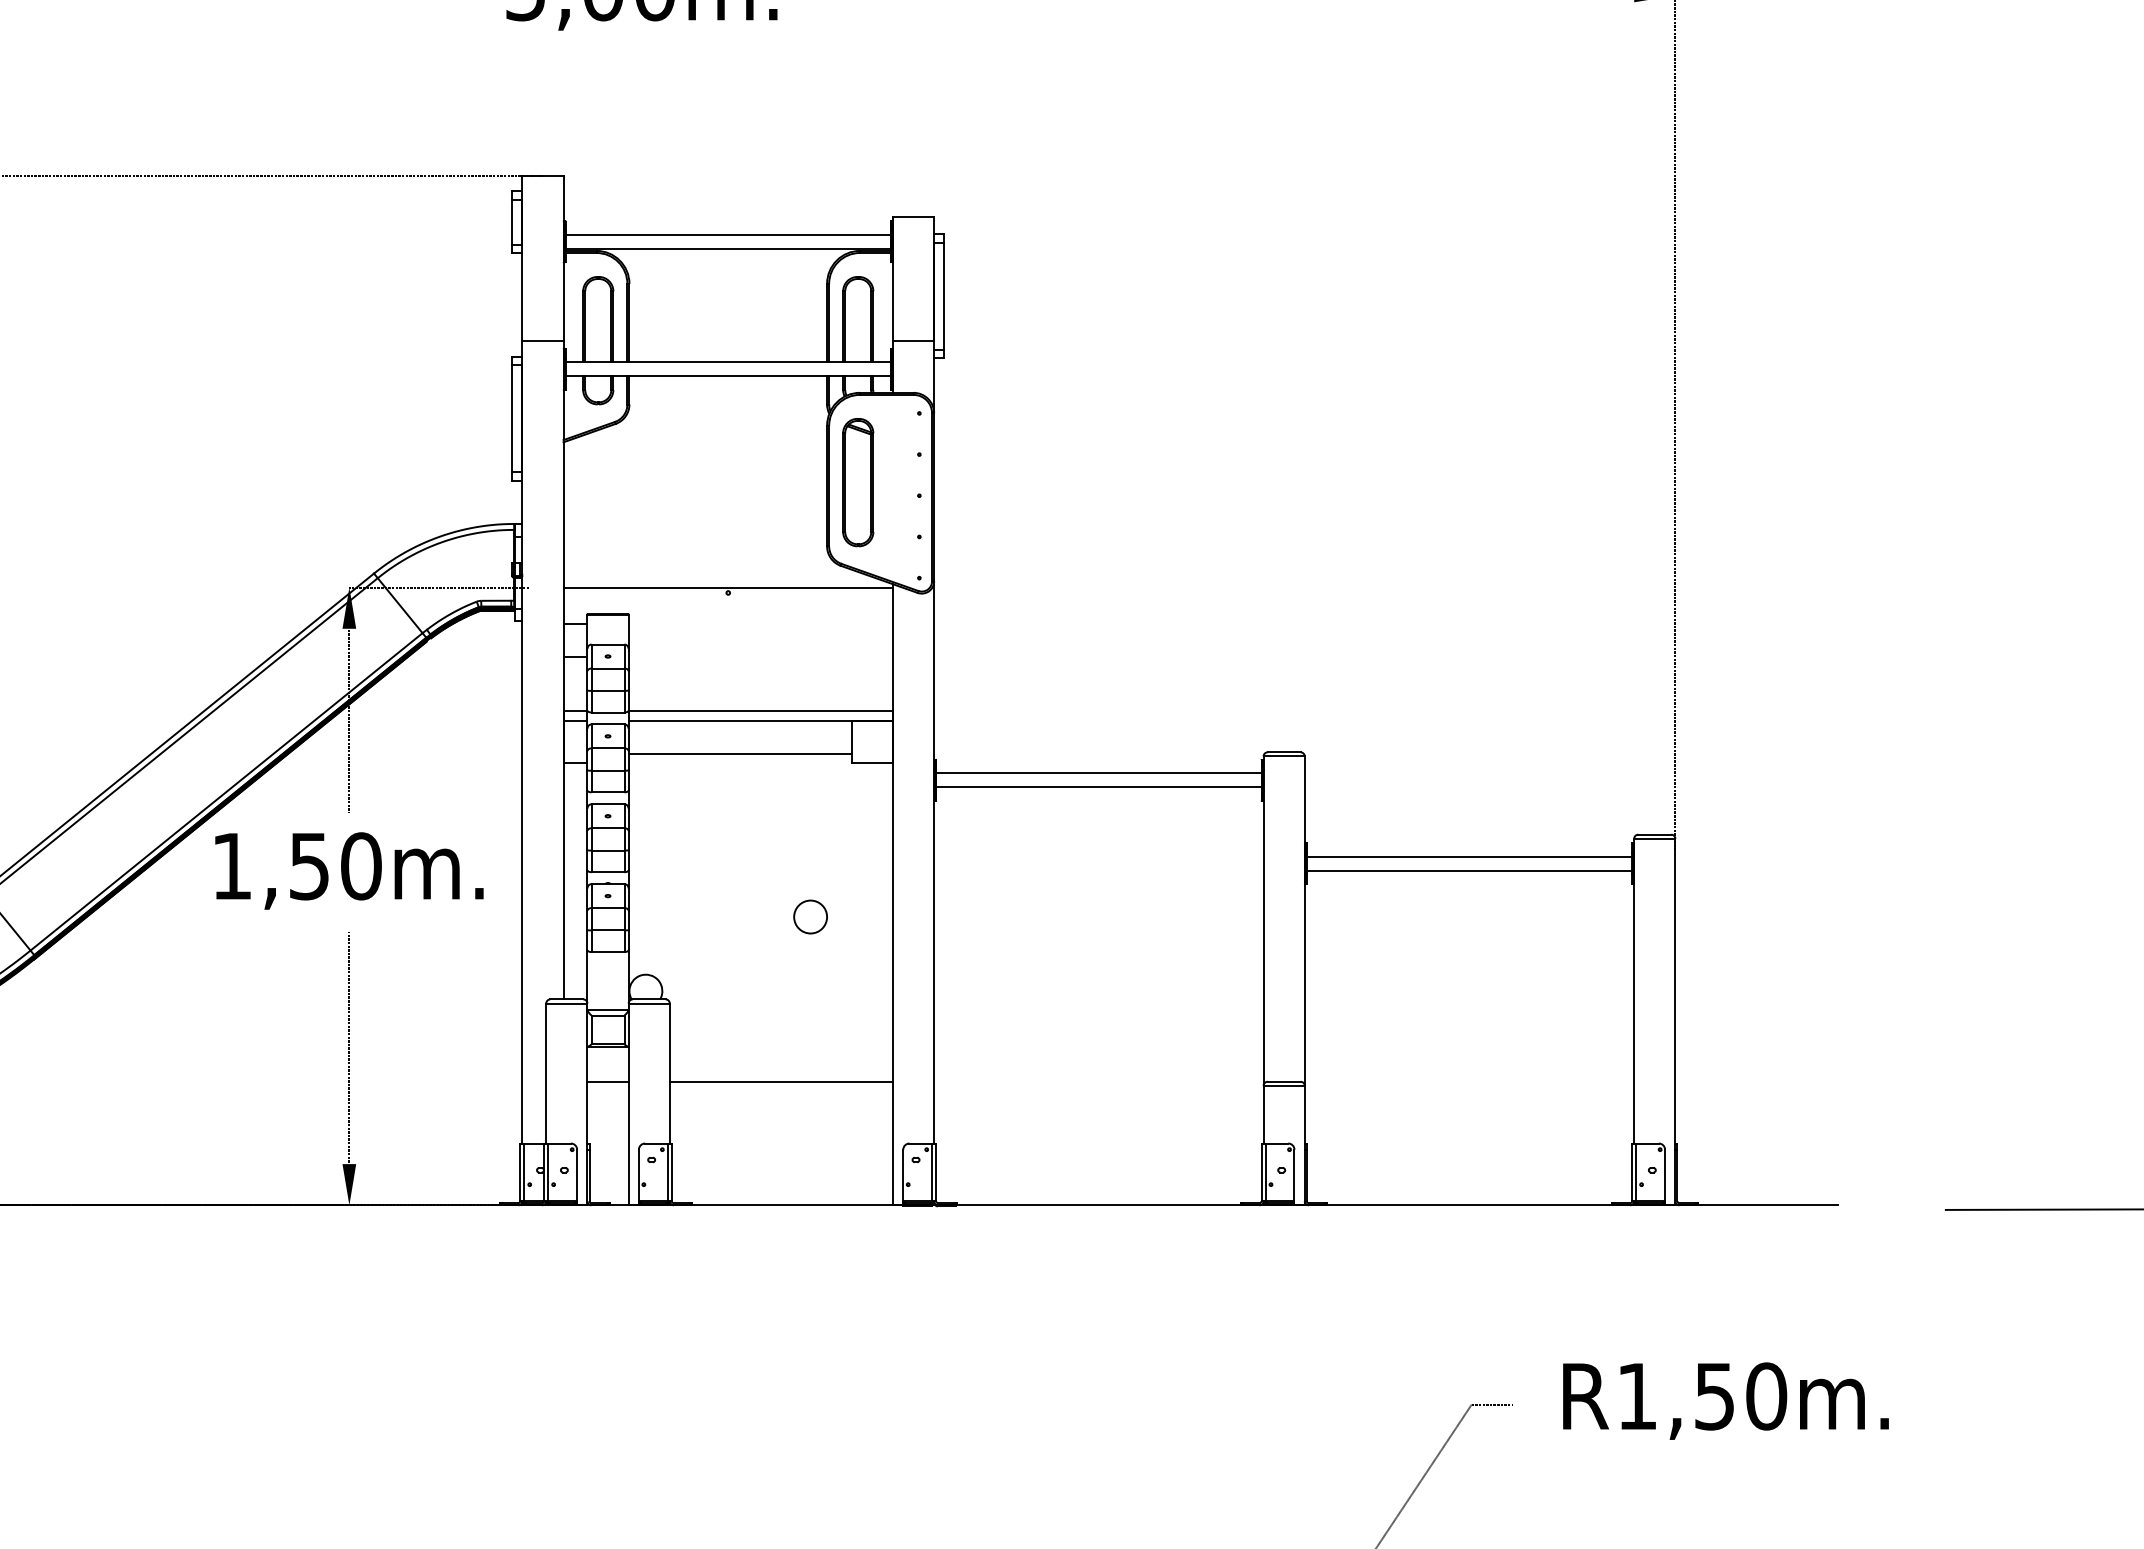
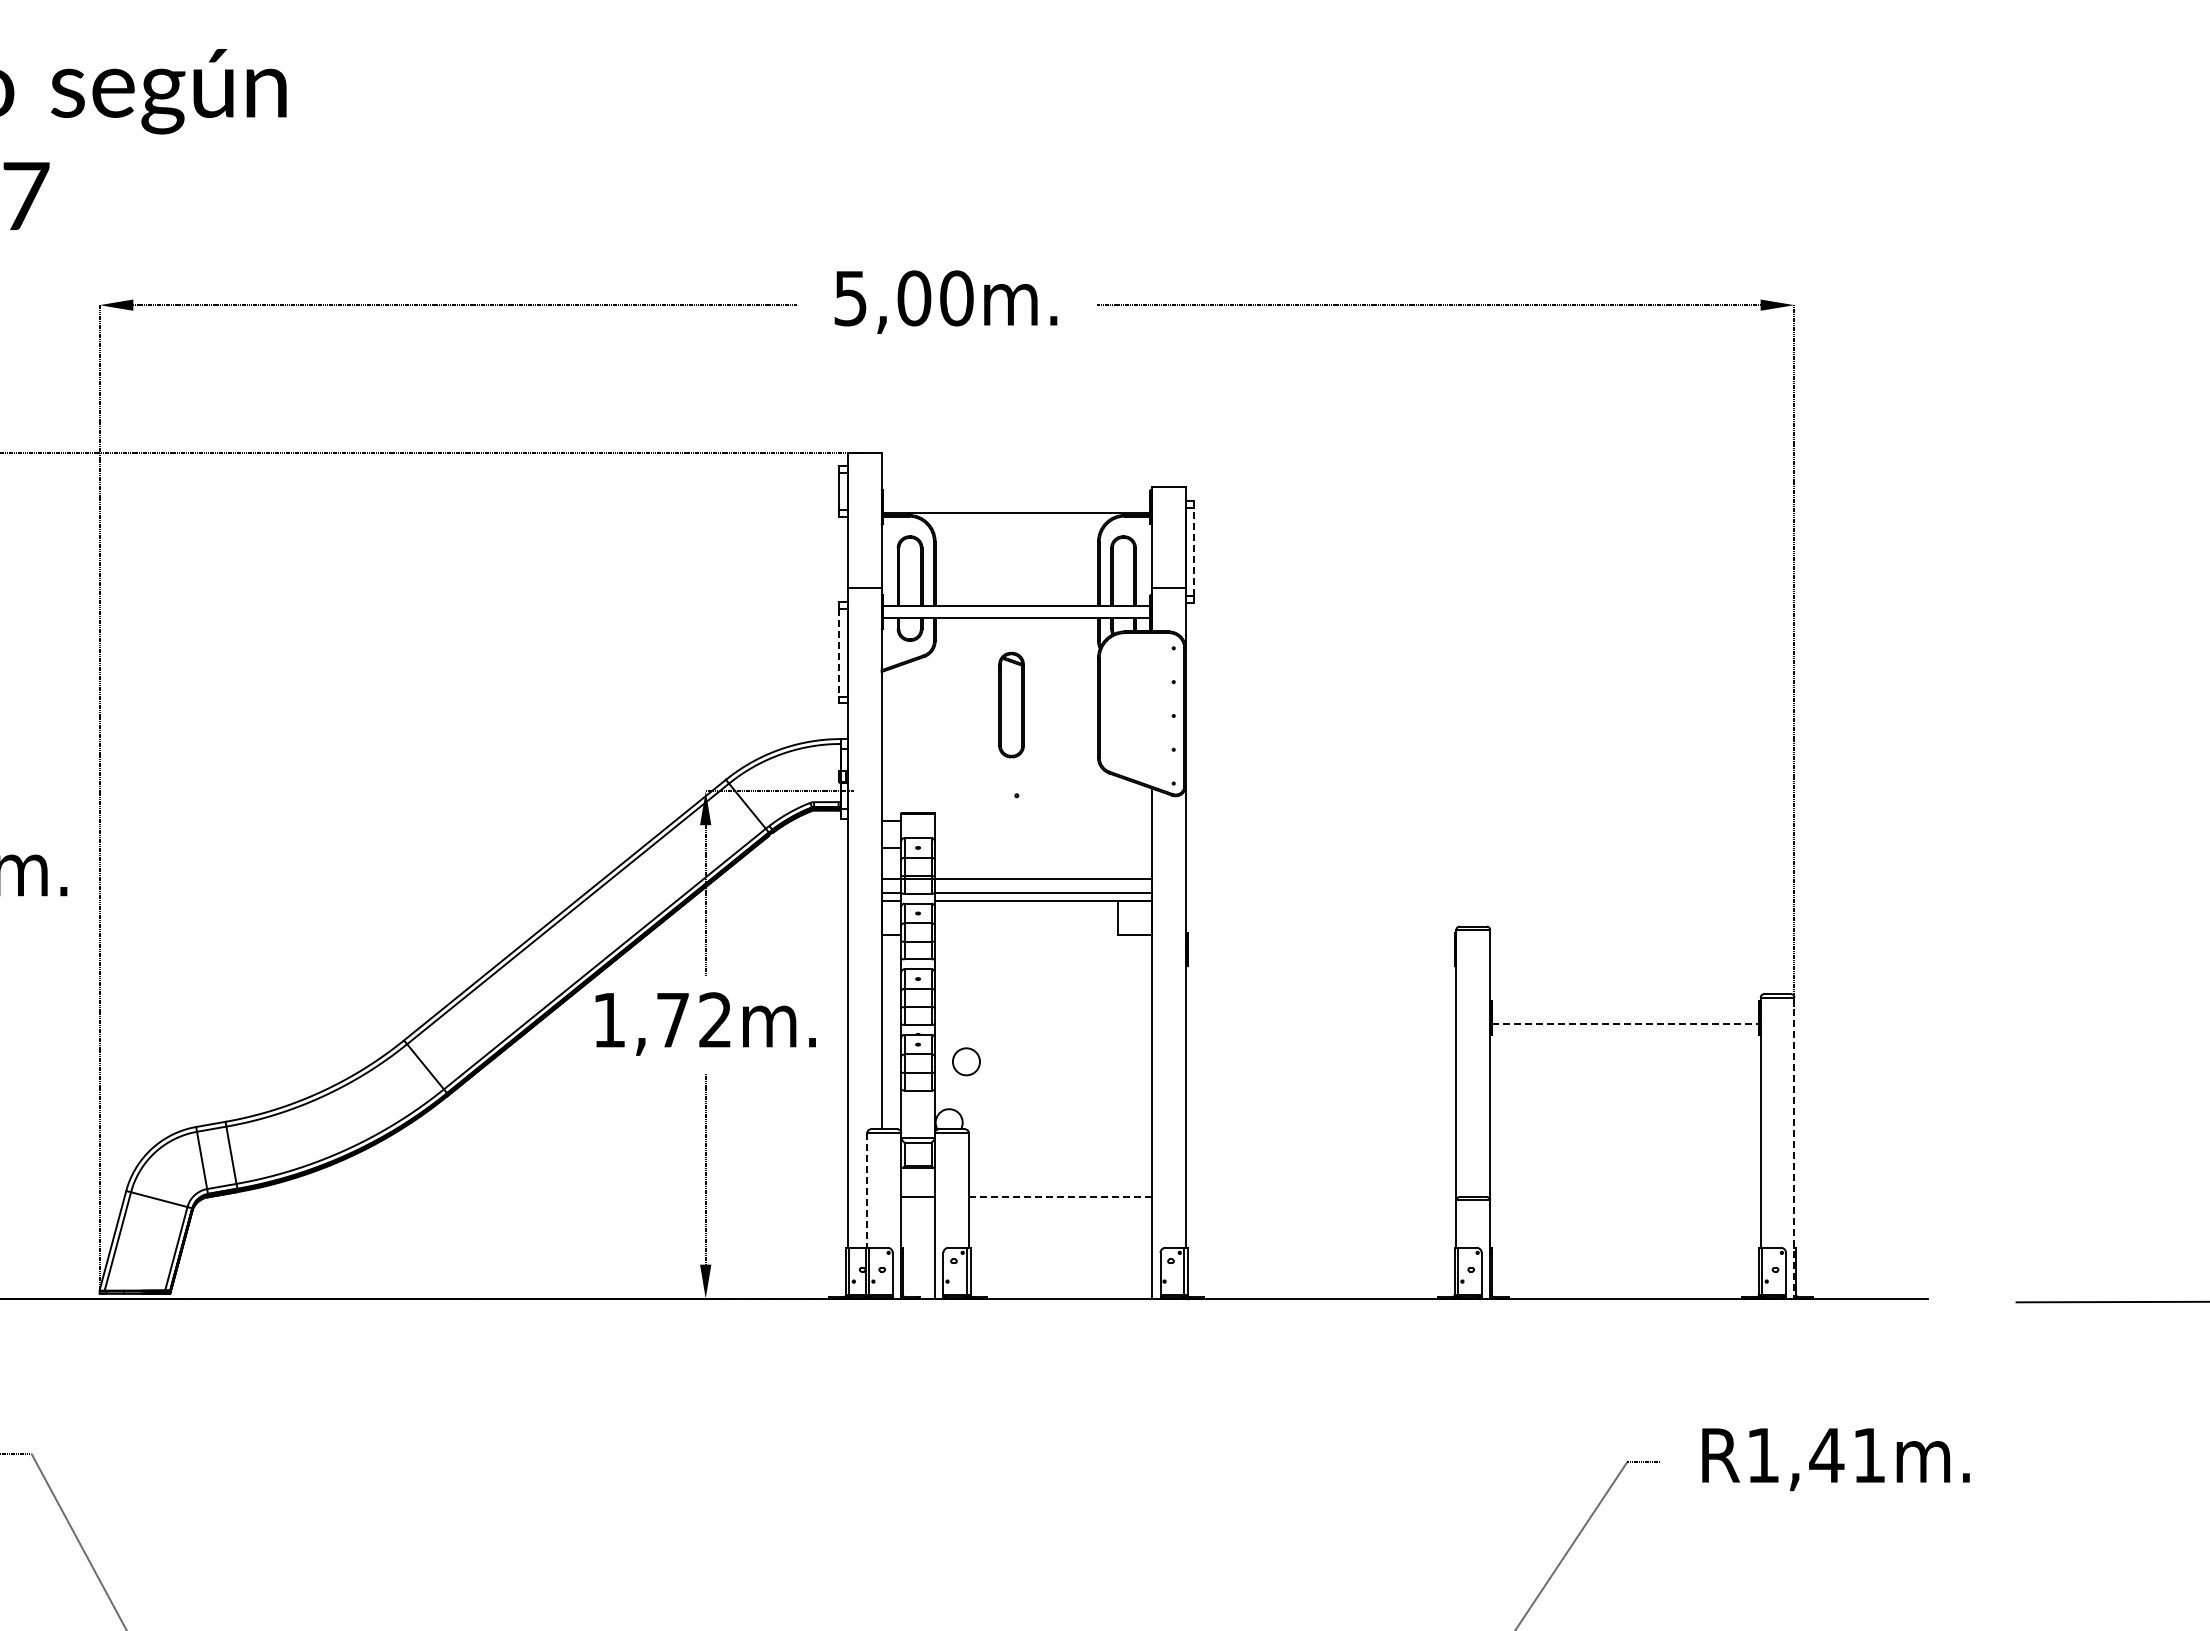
line: (727, 234) -> (1016, 501), removed
line: (944, 295) -> (1194, 551), solid -> dashed
line: (512, 418) -> (839, 652), solid -> dashed
part: (858, 481) -> (1011, 704), moved
line: (727, 587) -> (1016, 879), moved
line: (740, 754) -> (1026, 928), removed
line: (1098, 772) -> (1320, 943), removed
line: (1098, 787) -> (1320, 955), removed
line: (1468, 856) -> (1624, 1012), removed
text: (335, 866) -> (694, 1020), 1,50m. -> 1,72m.
line: (1469, 870) -> (1625, 1023), solid -> dashed
circle: (810, 916) -> (966, 1061), moved
line: (1675, 1022) -> (1794, 1148), solid -> dashed
line: (546, 1073) -> (867, 1190), solid -> dashed
line: (781, 1082) -> (1060, 1197), solid -> dashed
text: (1739, 1396) -> (1847, 1455), R1,50m. -> R1,41m.

